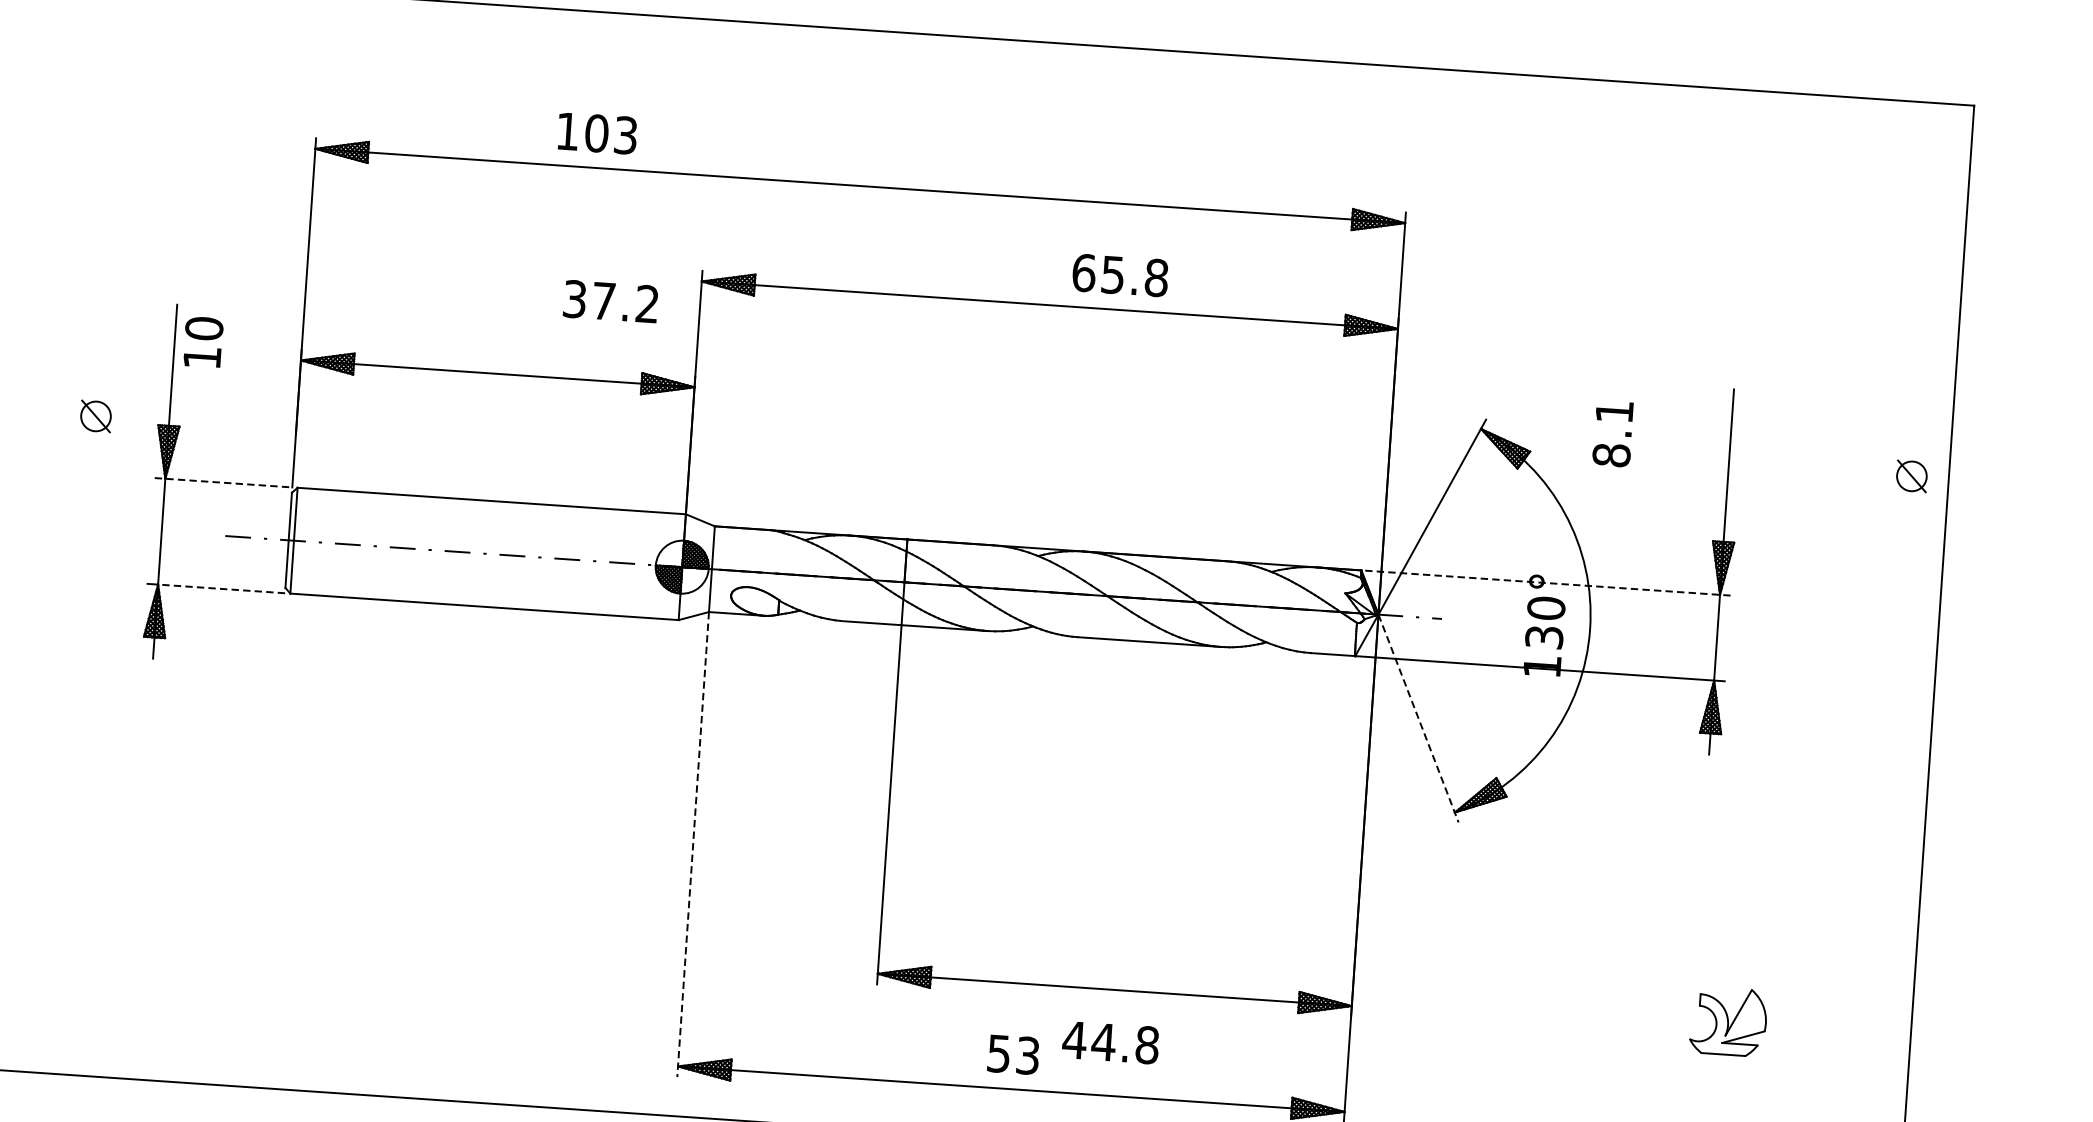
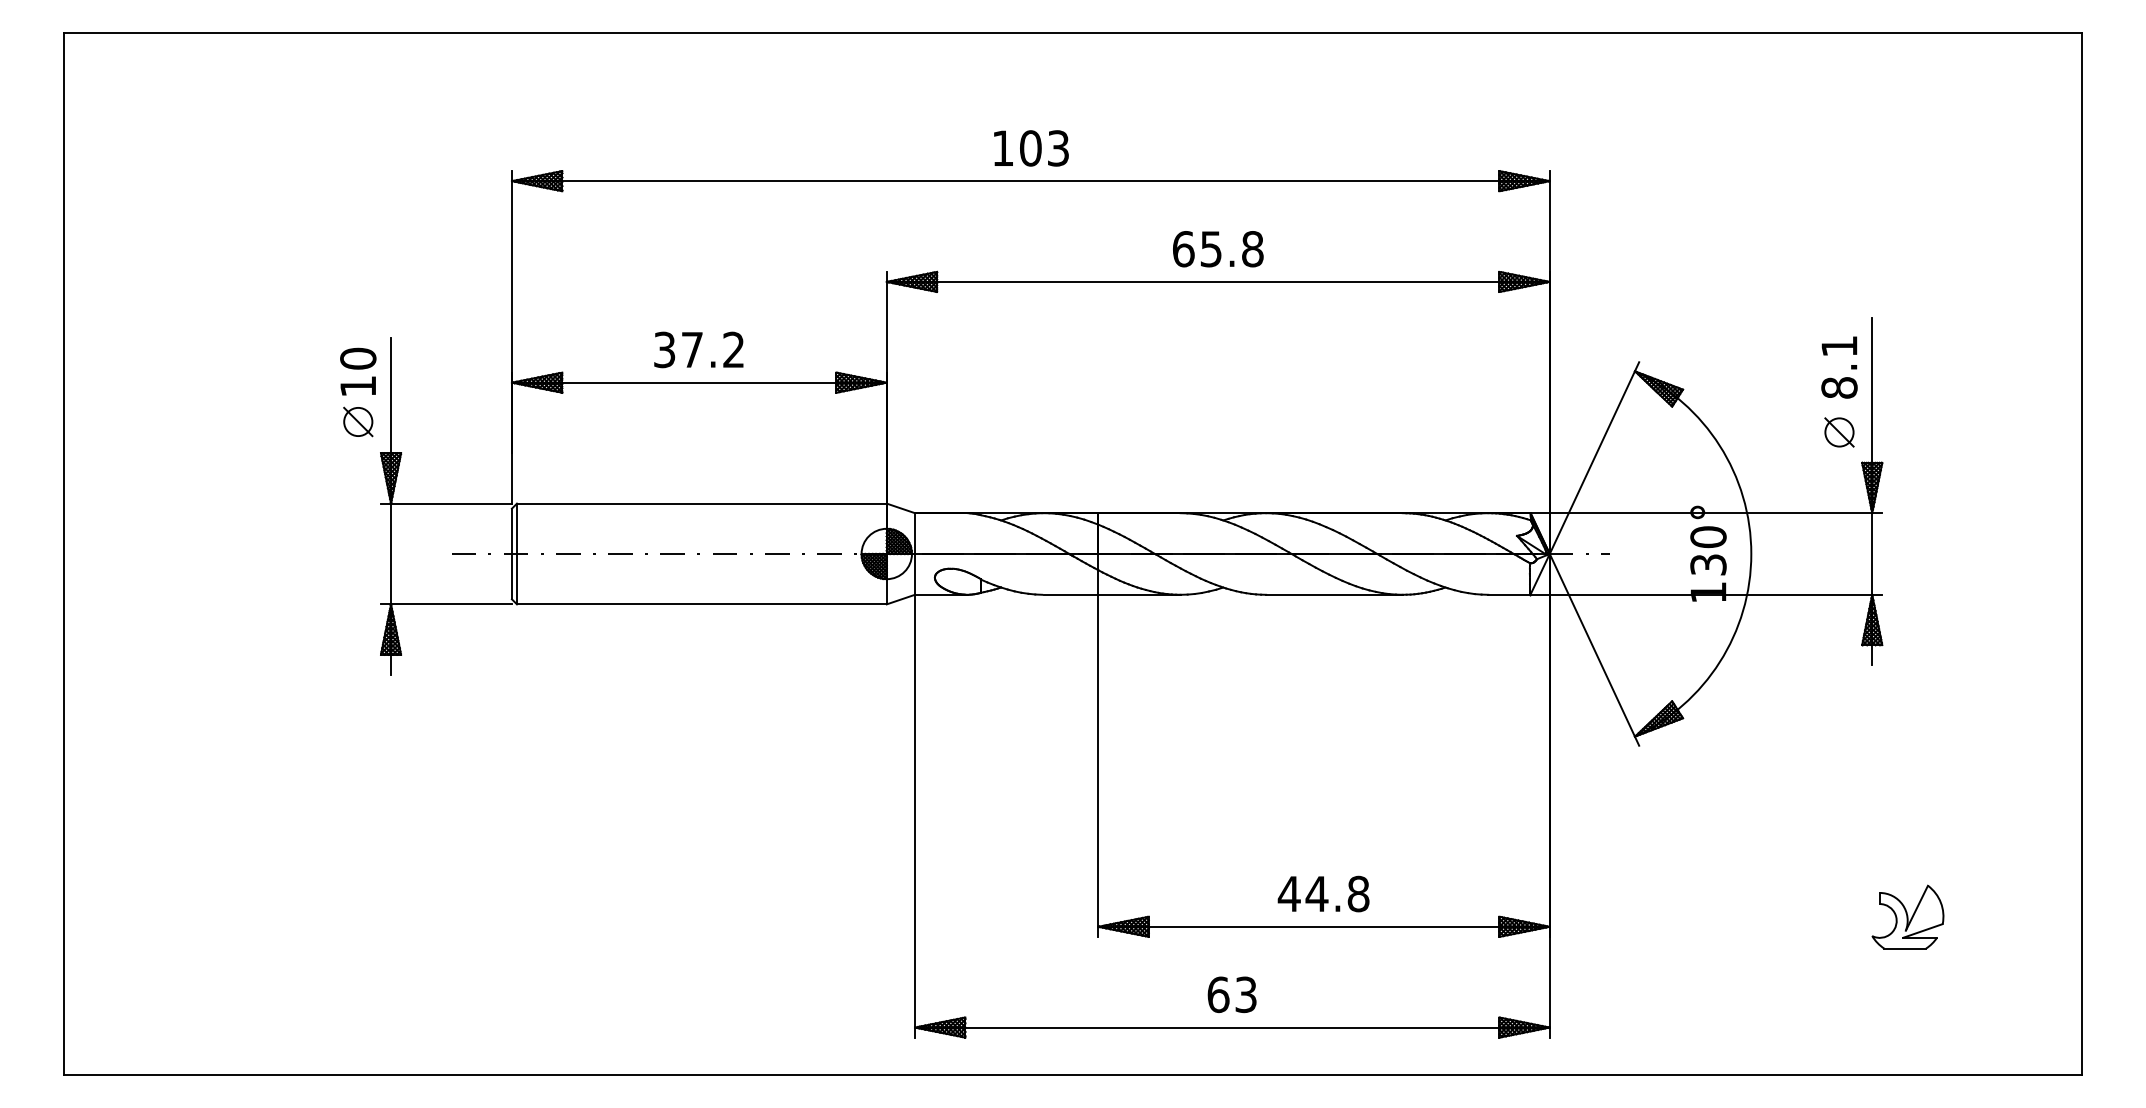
text: (597, 133) -> (1031, 148), moved
text: (1120, 275) -> (1218, 249), moved
text: (610, 301) -> (698, 349), moved
text: (203, 342) -> (358, 371), moved
part: (96, 415) -> (358, 421), moved
text: (1613, 433) -> (1839, 367), moved
part: (1911, 476) -> (1839, 432), moved
line: (223, 482) -> (446, 503), dashed -> solid
line: (1545, 583) -> (1706, 513), dashed -> solid
line: (221, 589) -> (451, 604), dashed -> solid
line: (1418, 718) -> (1594, 649), dashed -> solid
line: (693, 844) -> (915, 816), dashed -> solid
text: (1110, 1042) -> (1323, 893), moved
text: (999, 1053) -> (1218, 994), 53 -> 63

